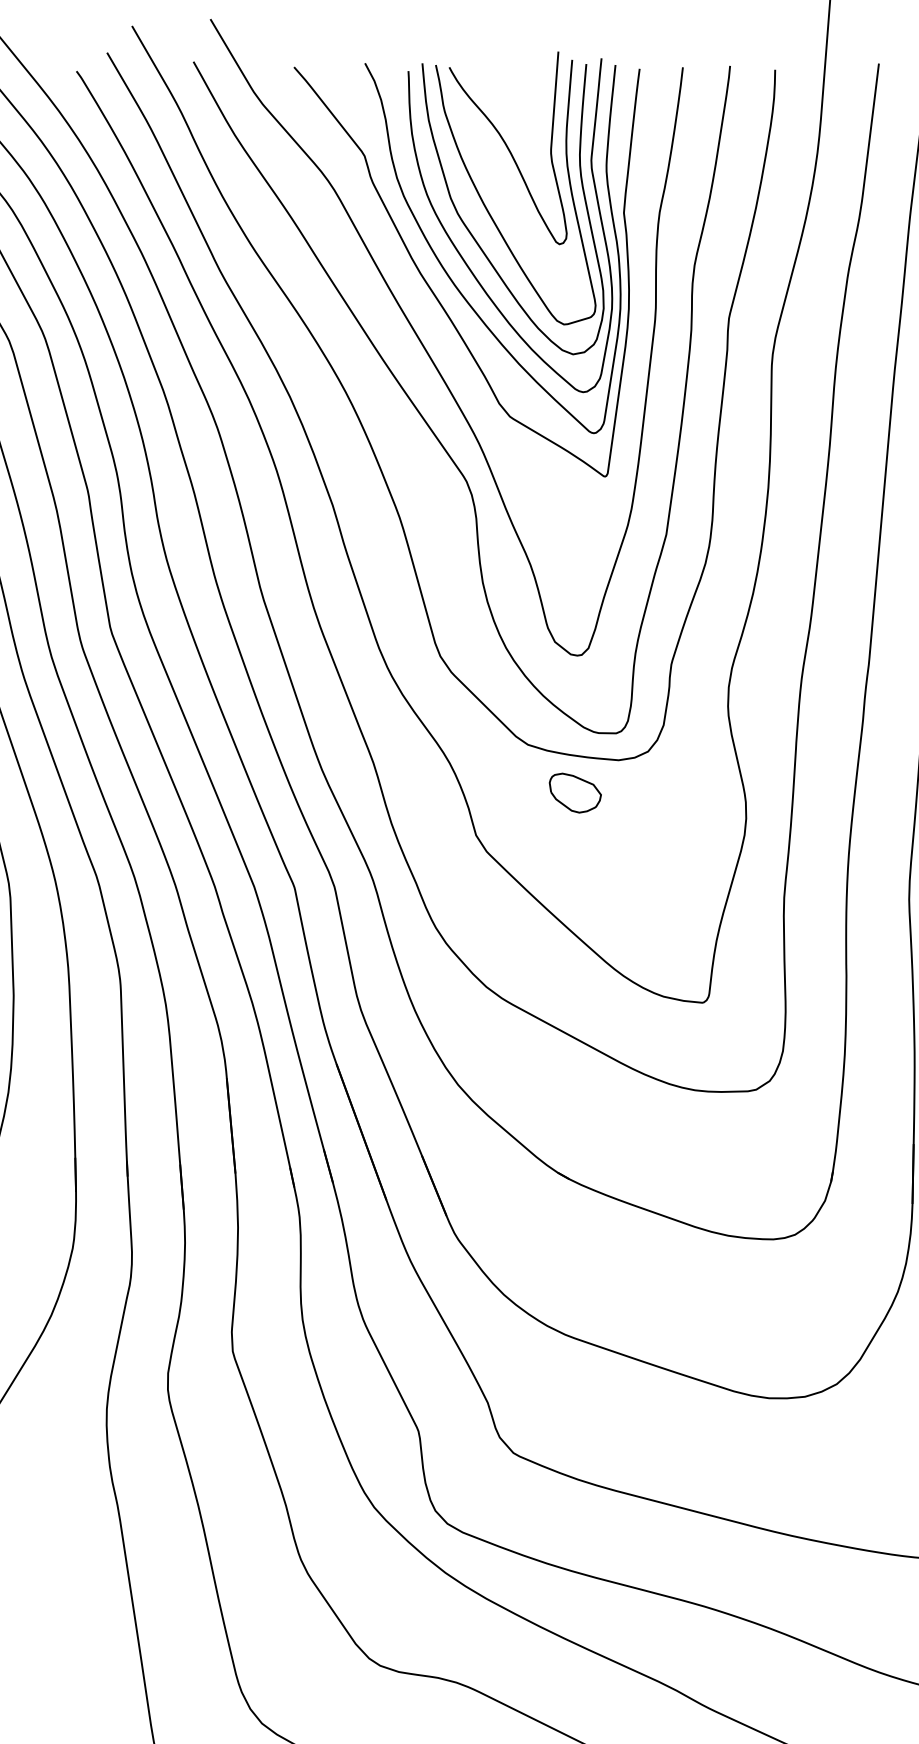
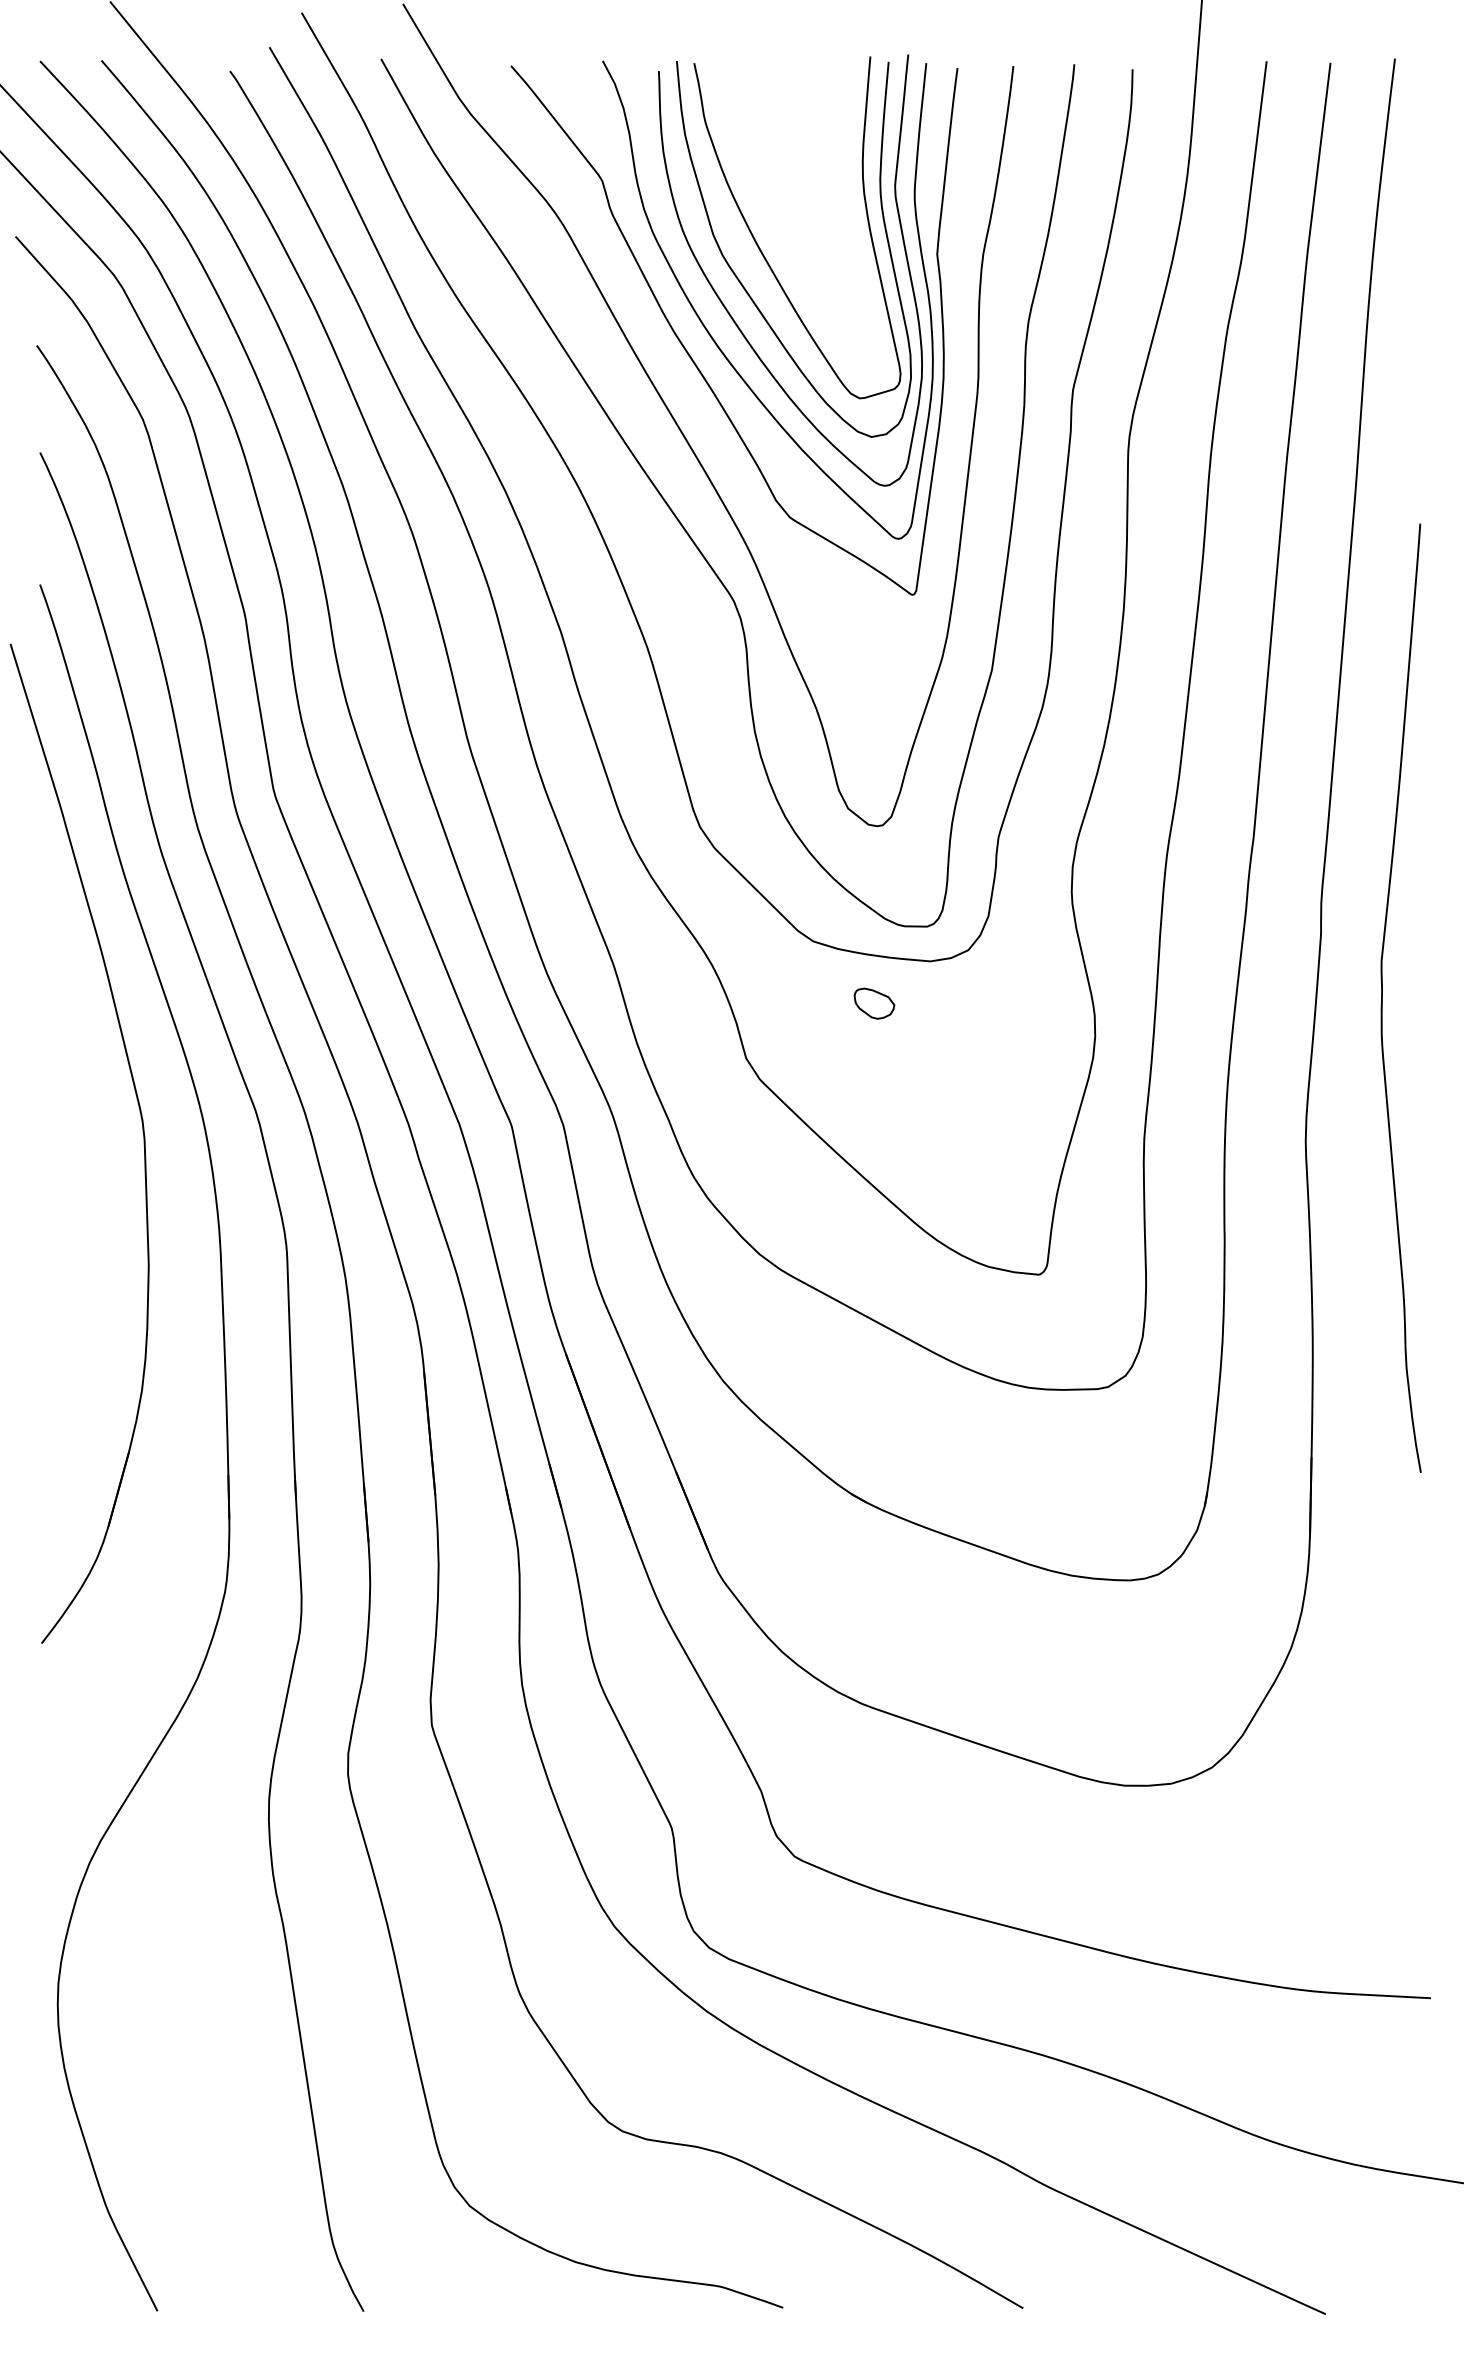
curve: (508, 148) -> (787, 170), removed
part: (575, 792) -> (874, 1003), size x0.6

